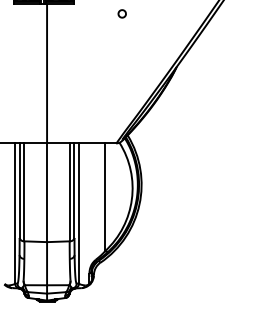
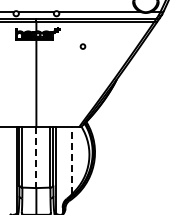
line: (47, 192) -> (36, 157), solid -> dashed
line: (105, 196) -> (72, 159), solid -> dashed

